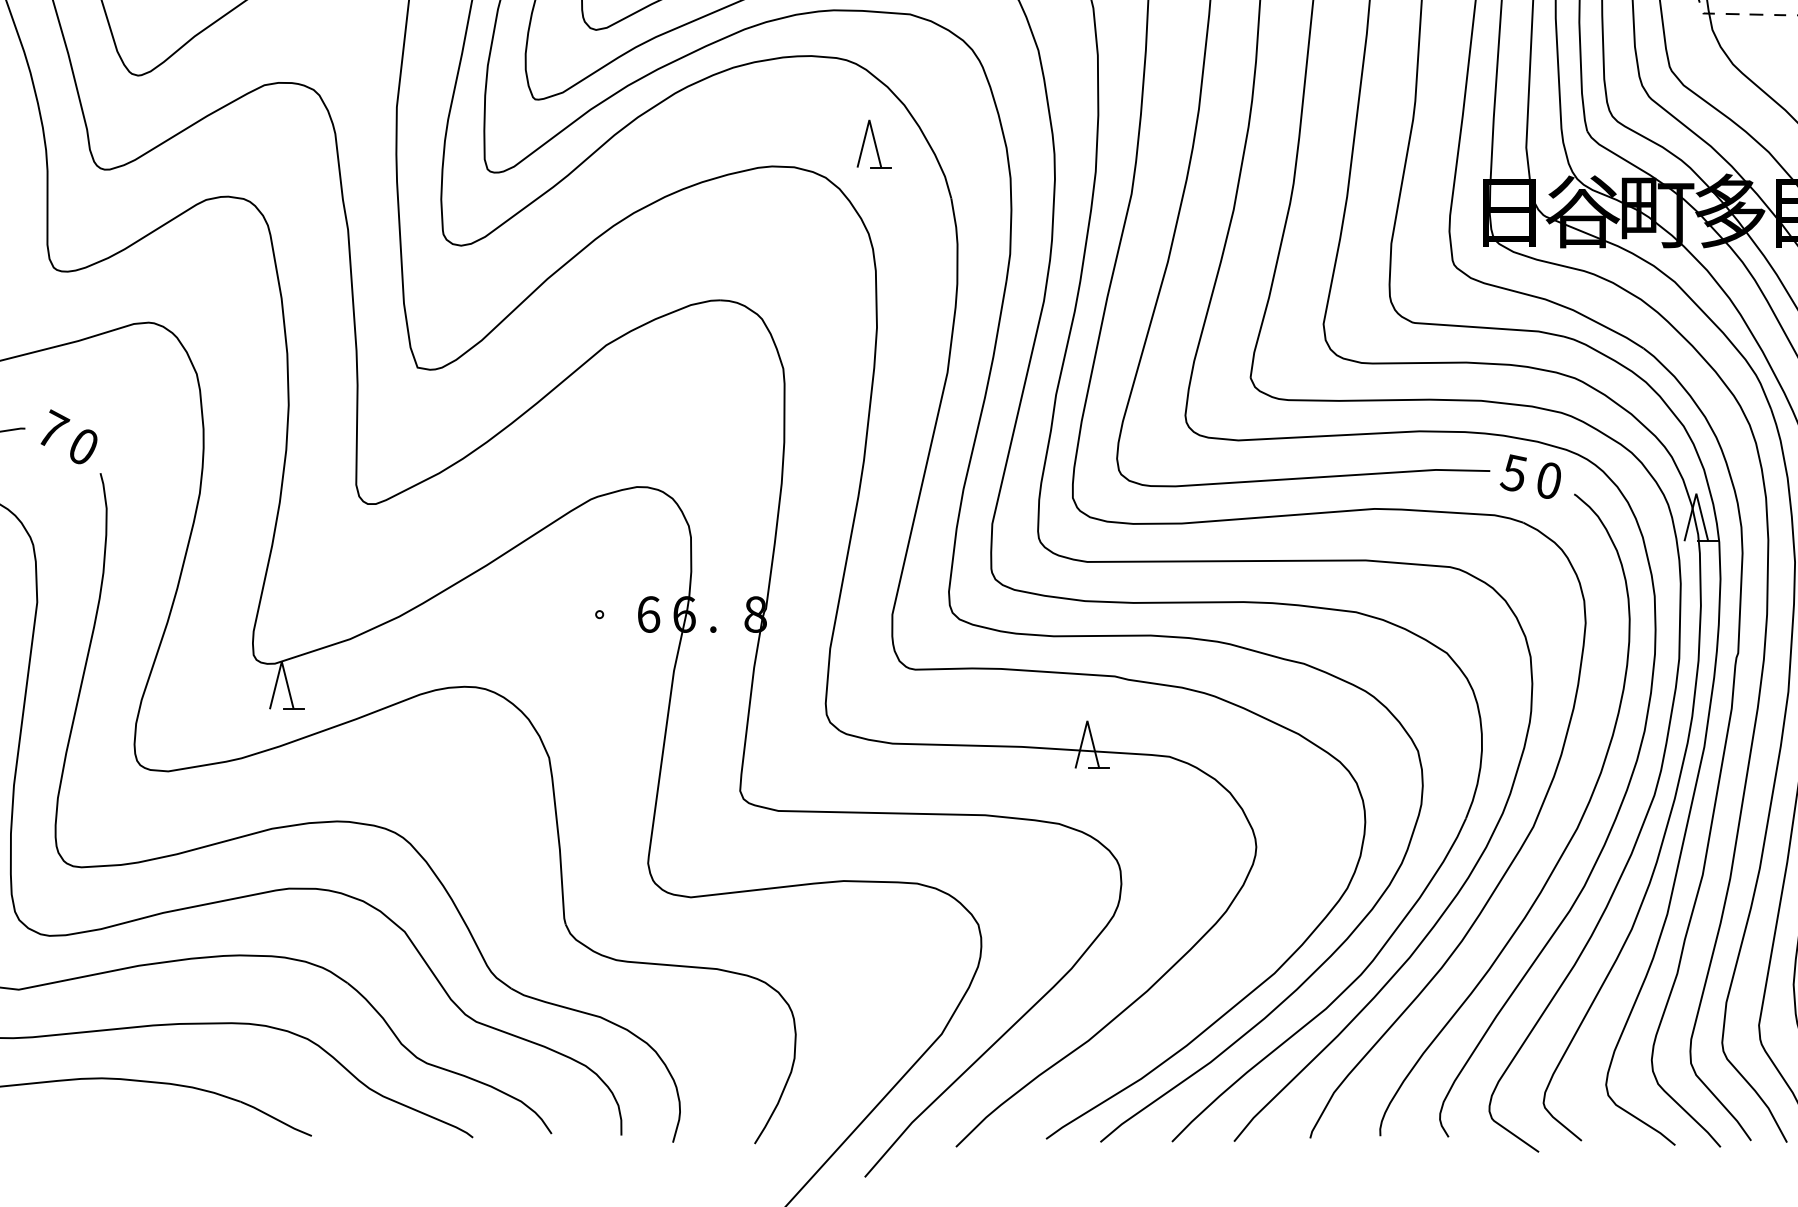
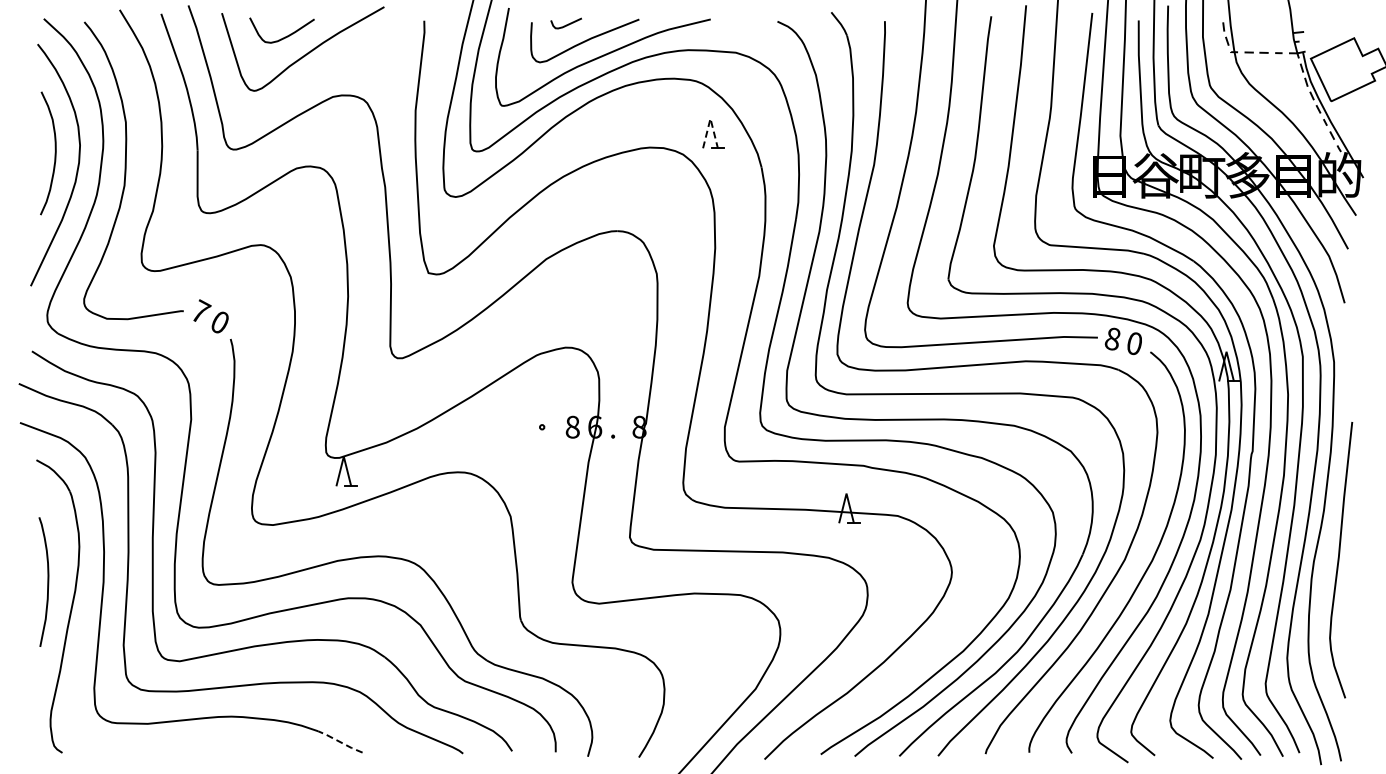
line: (869, 119) -> (710, 118), solid -> dashed
text: (1513, 472) -> (1112, 338), 5 -> 8
text: (648, 613) -> (572, 426), 6 -> 8
line: (276, 1119) -> (340, 742), solid -> dashed

